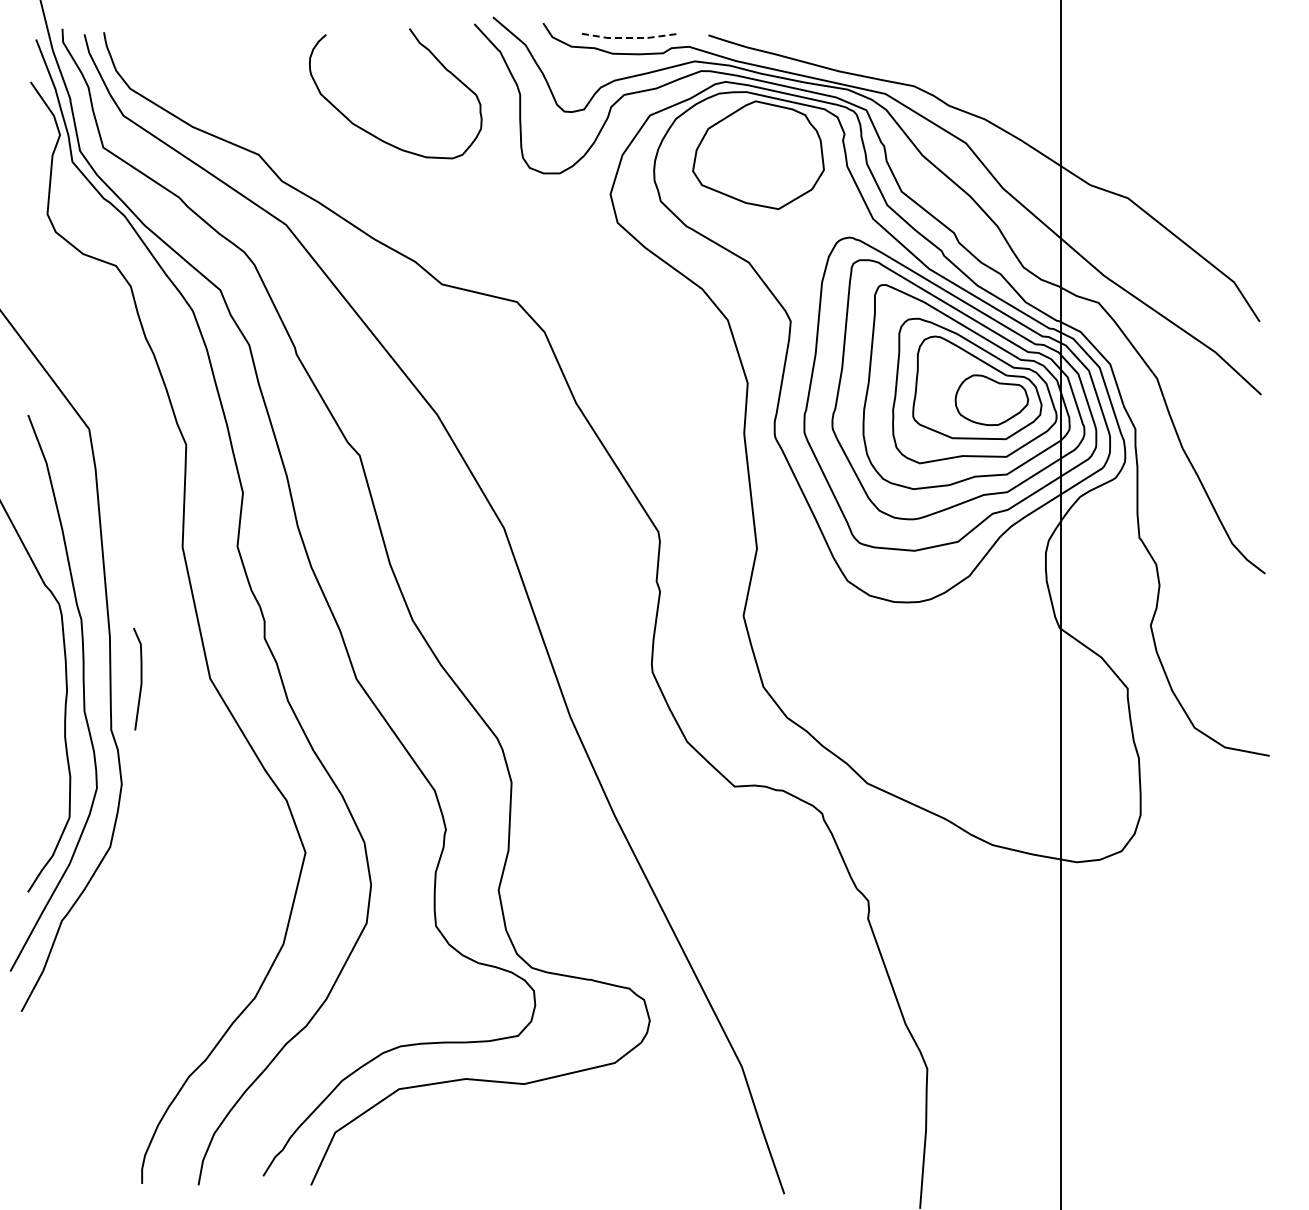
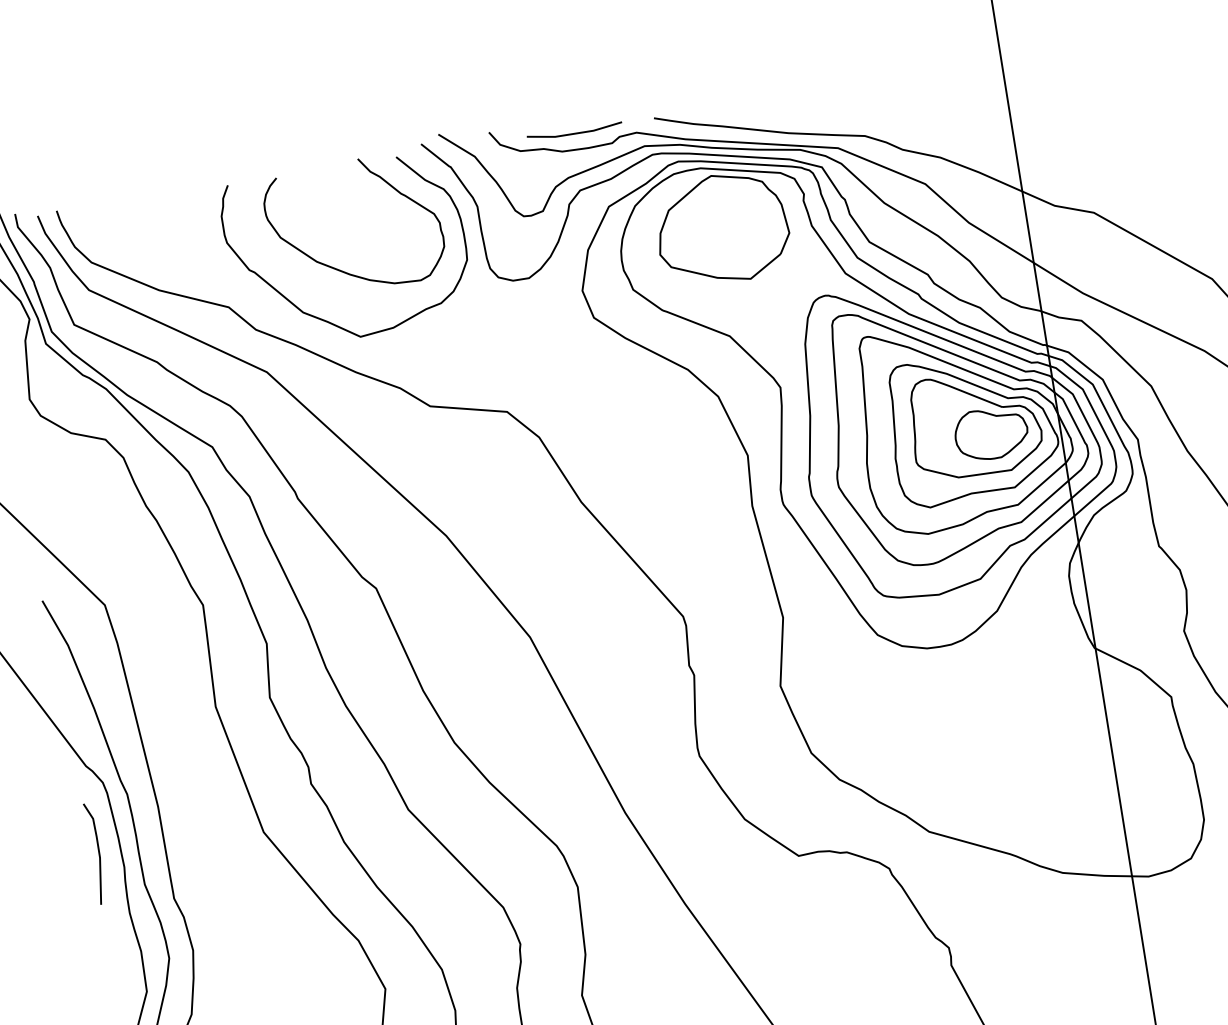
line: (628, 38) -> (575, 134), dashed -> solid
curve: (347, 179) -> (320, 317), added
line: (140, 678) -> (98, 852), moved

